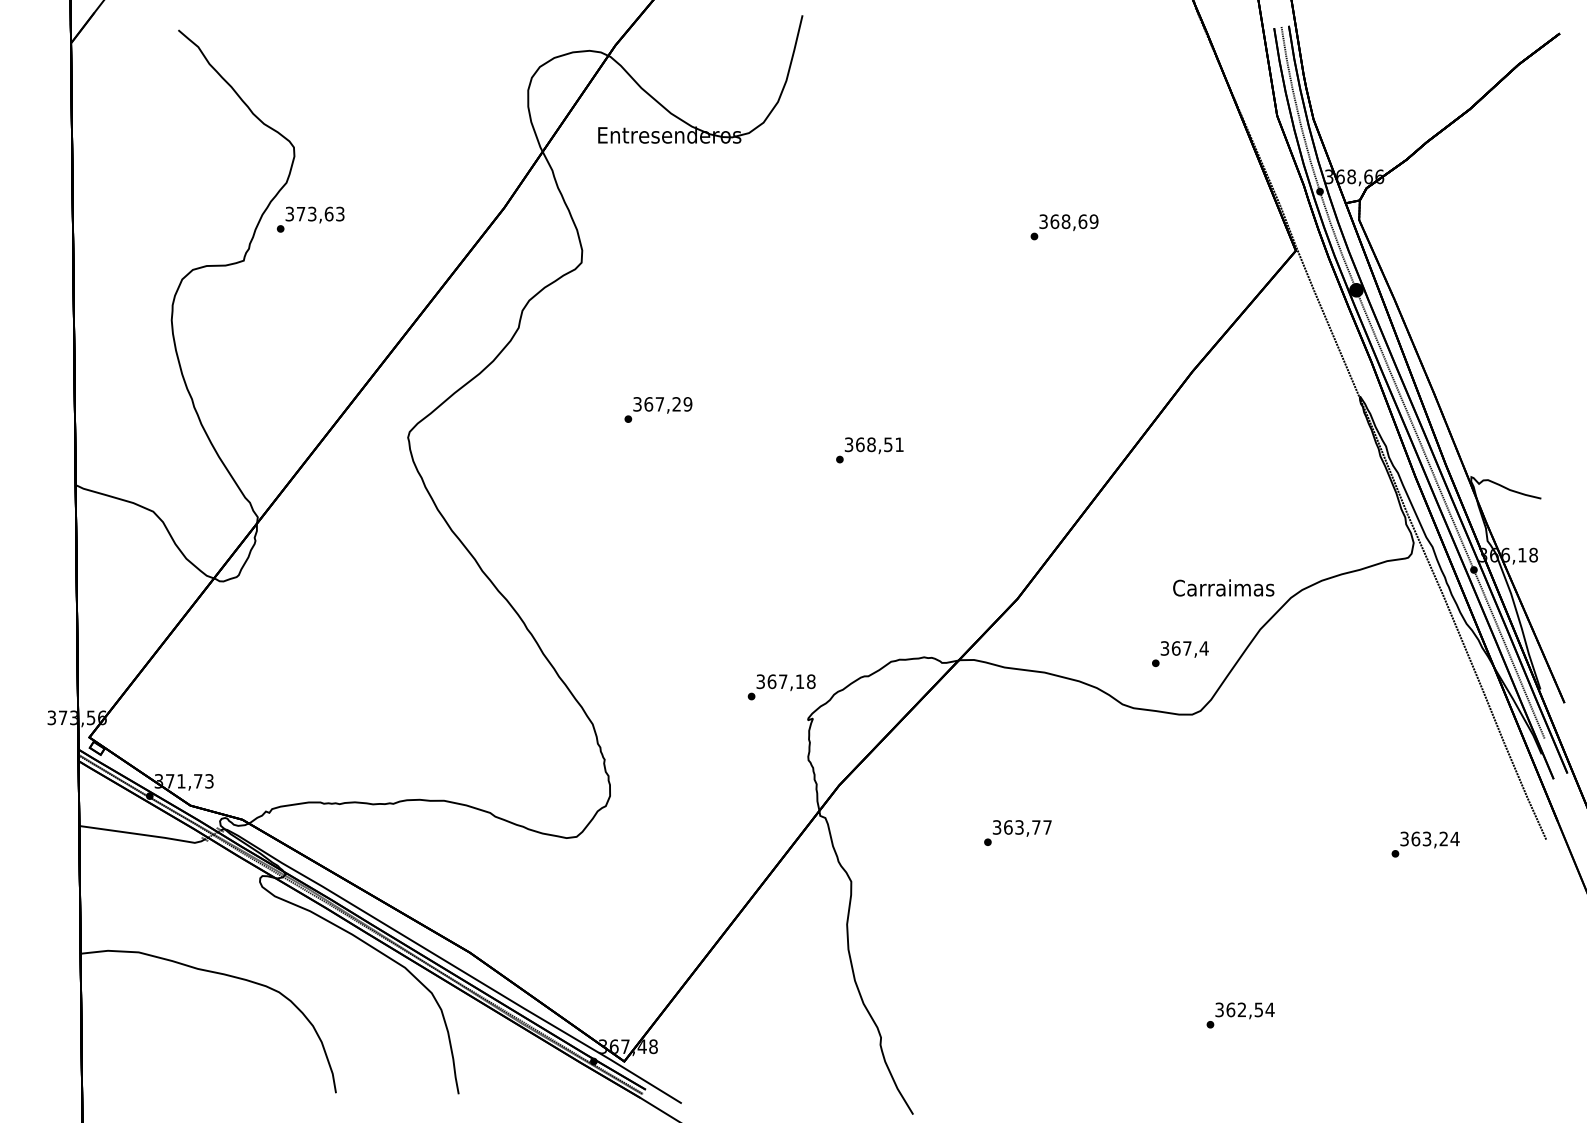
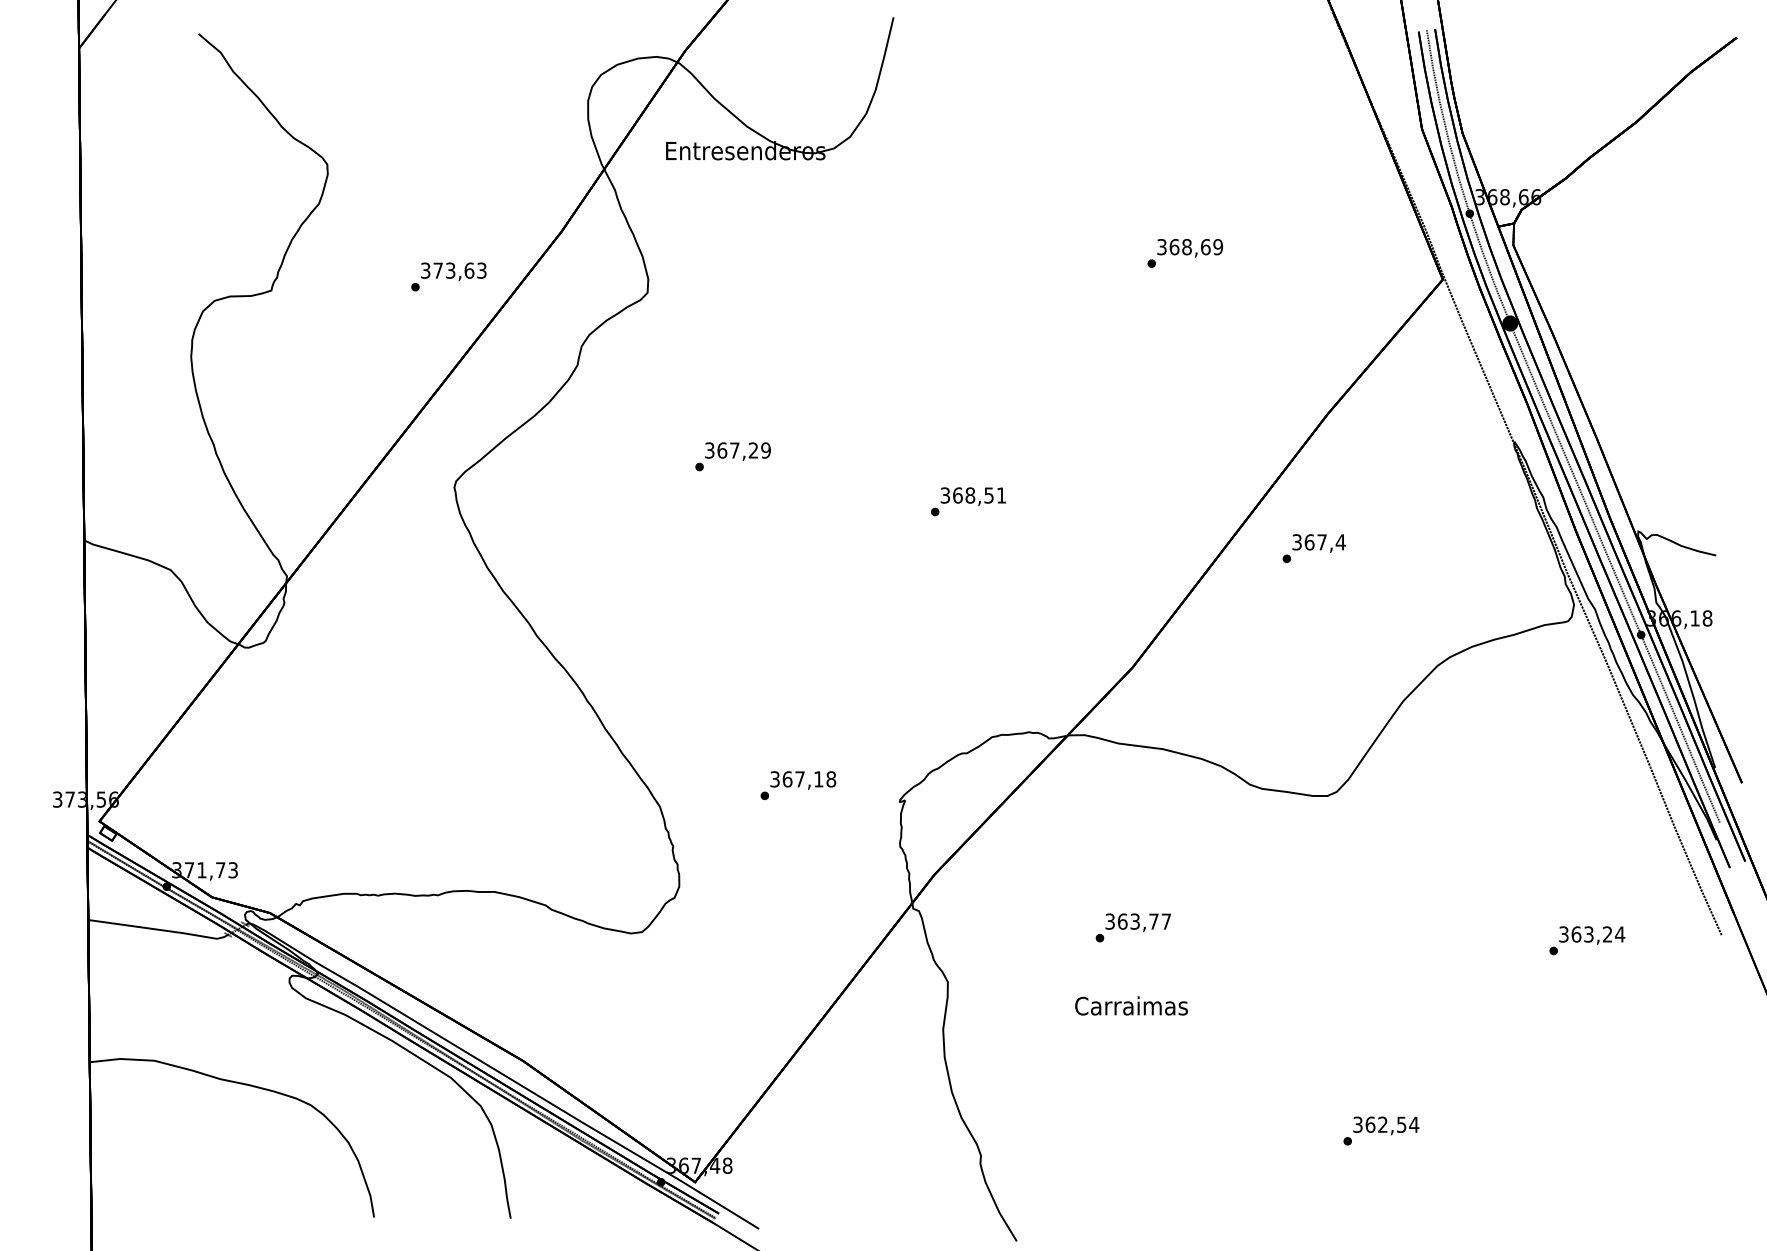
text: (310, 219) -> (448, 276), moved
text: (1223, 587) -> (1131, 1005), moved
text: (1179, 654) -> (1313, 548), moved
text: (781, 687) -> (798, 785), moved

